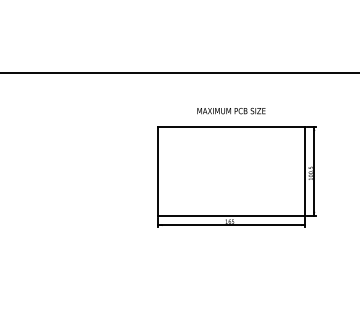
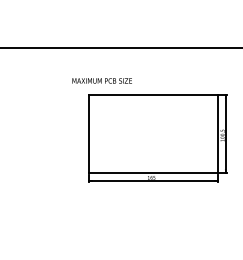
text: (231, 111) -> (102, 81), moved

